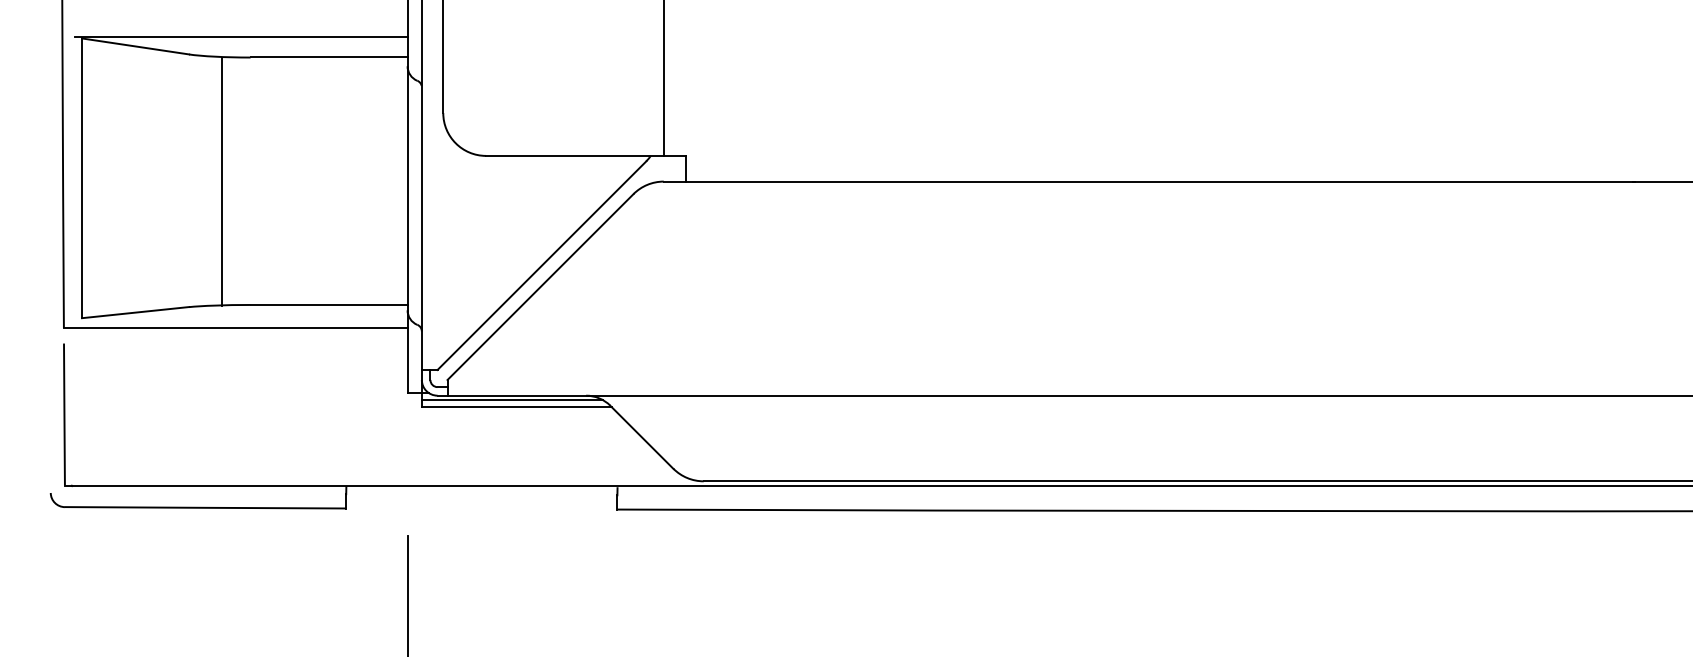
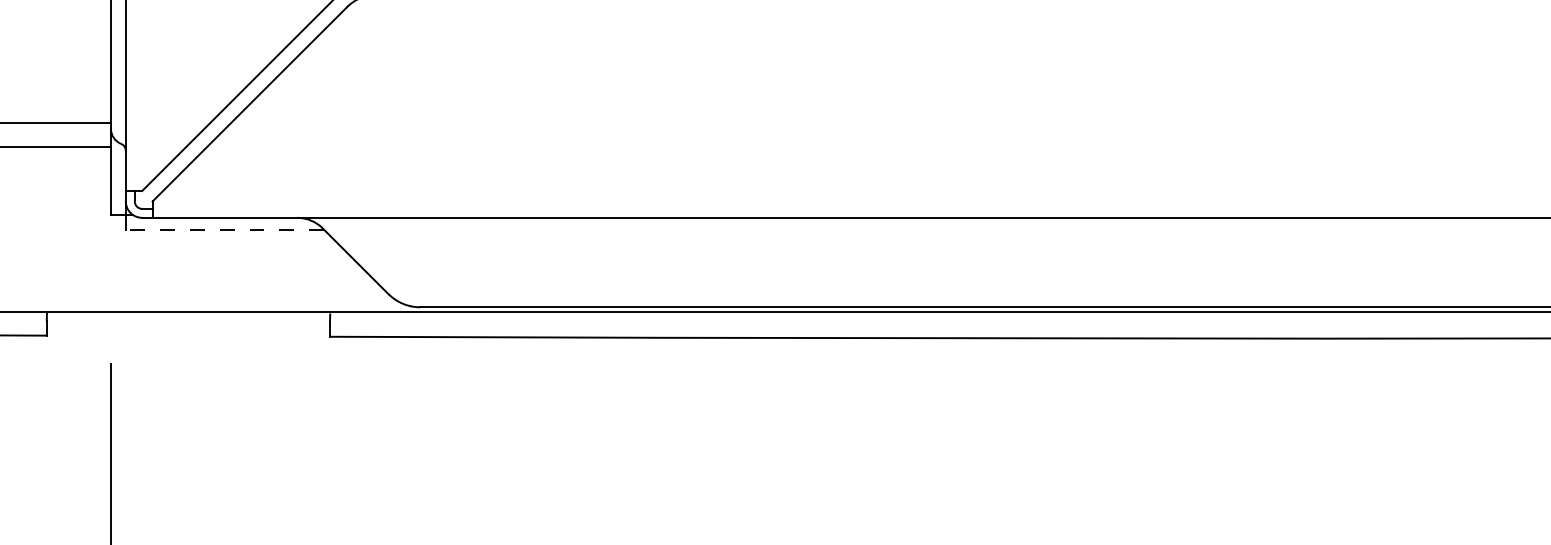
line: (511, 399) -> (219, 221), removed
line: (516, 407) -> (224, 230), solid -> dashed

